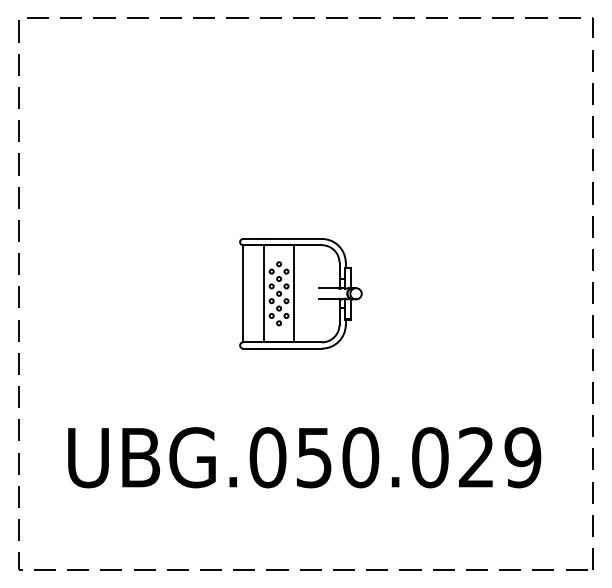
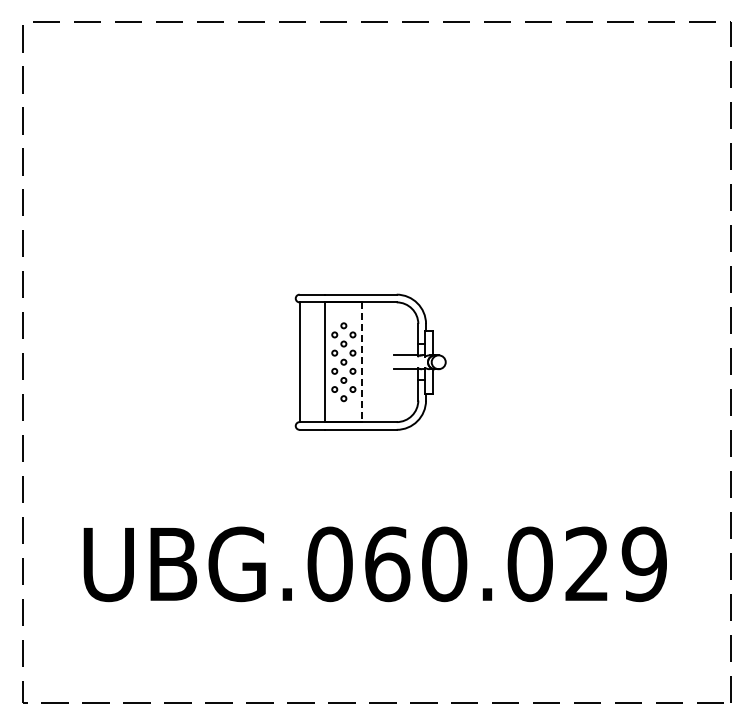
line: (294, 294) -> (362, 362), solid -> dashed
text: (314, 457) -> (387, 564), UBG.050.029 -> UBG.060.029

